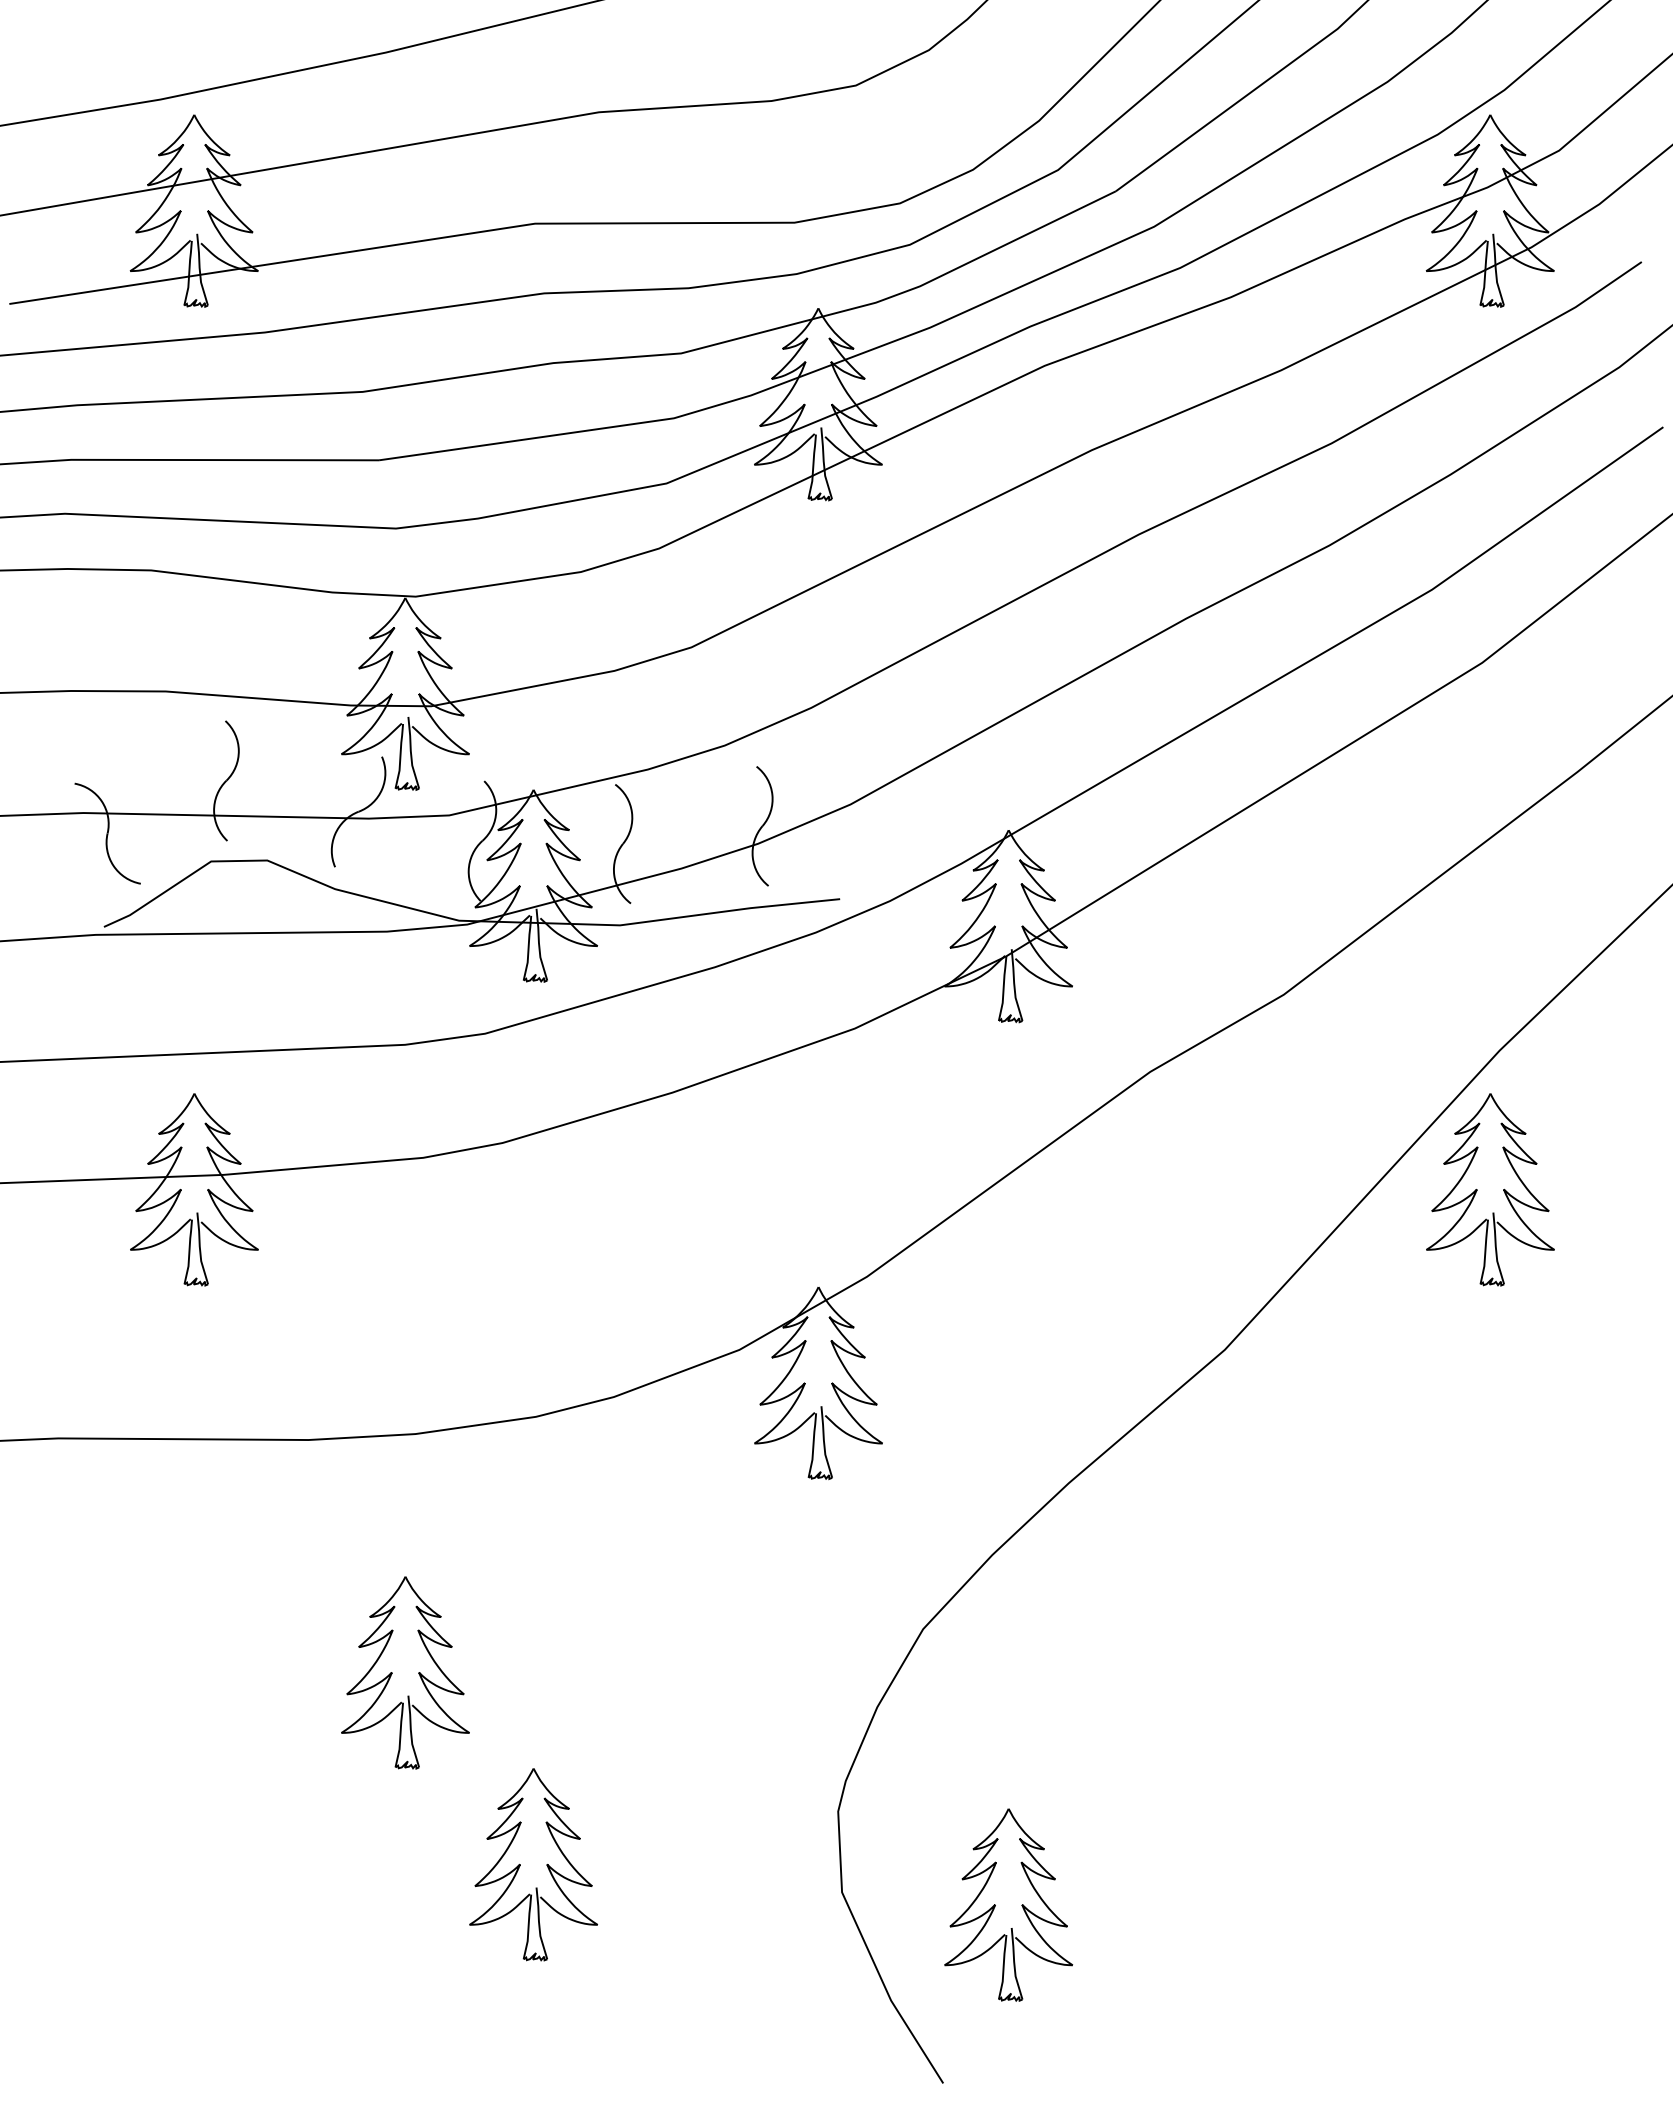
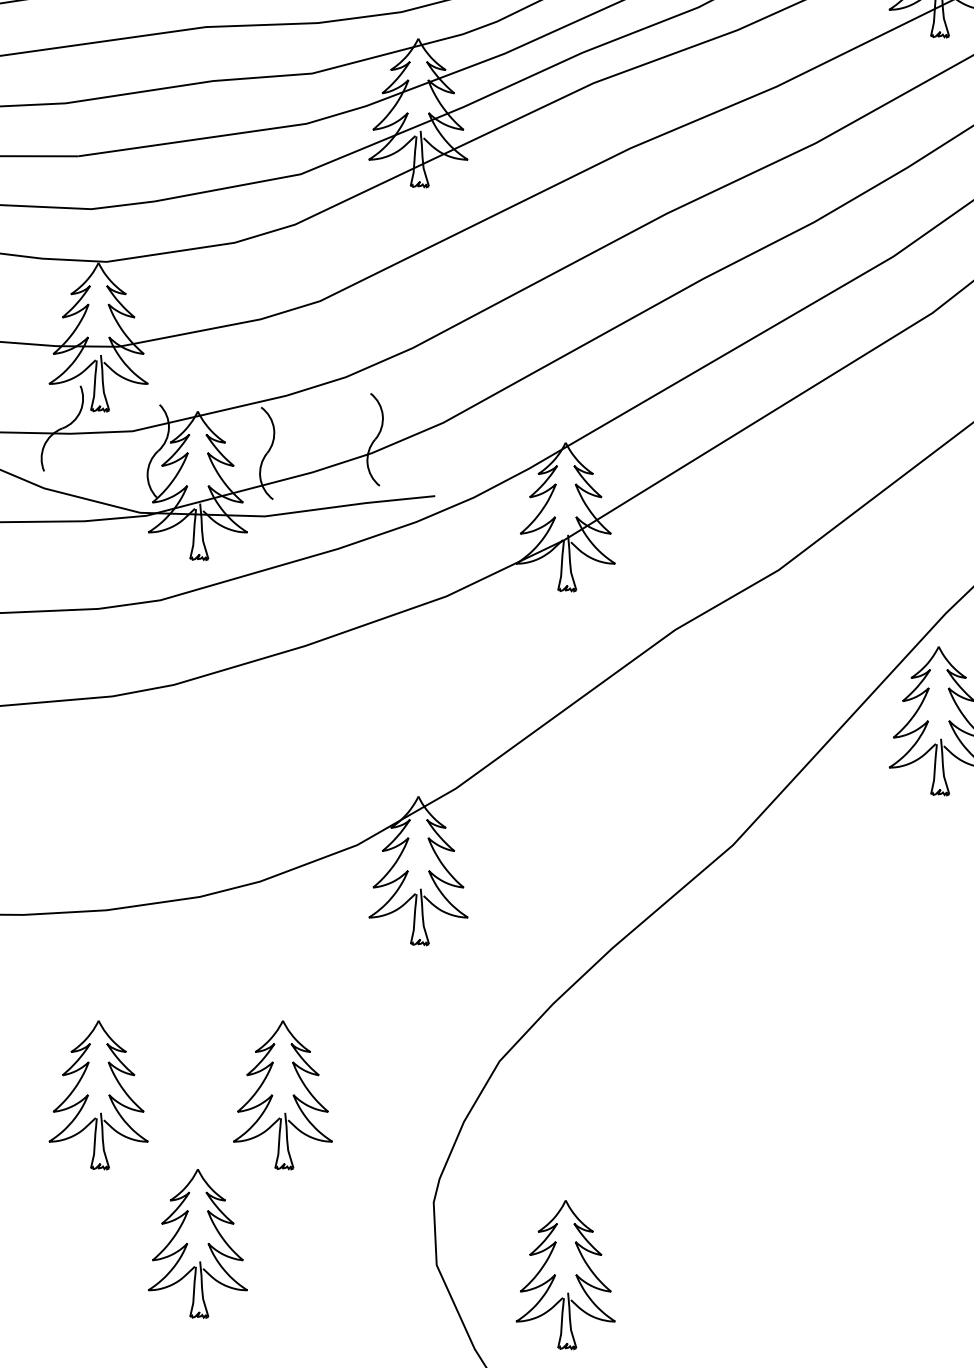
part: (643, 1672) -> (282, 1094), added

